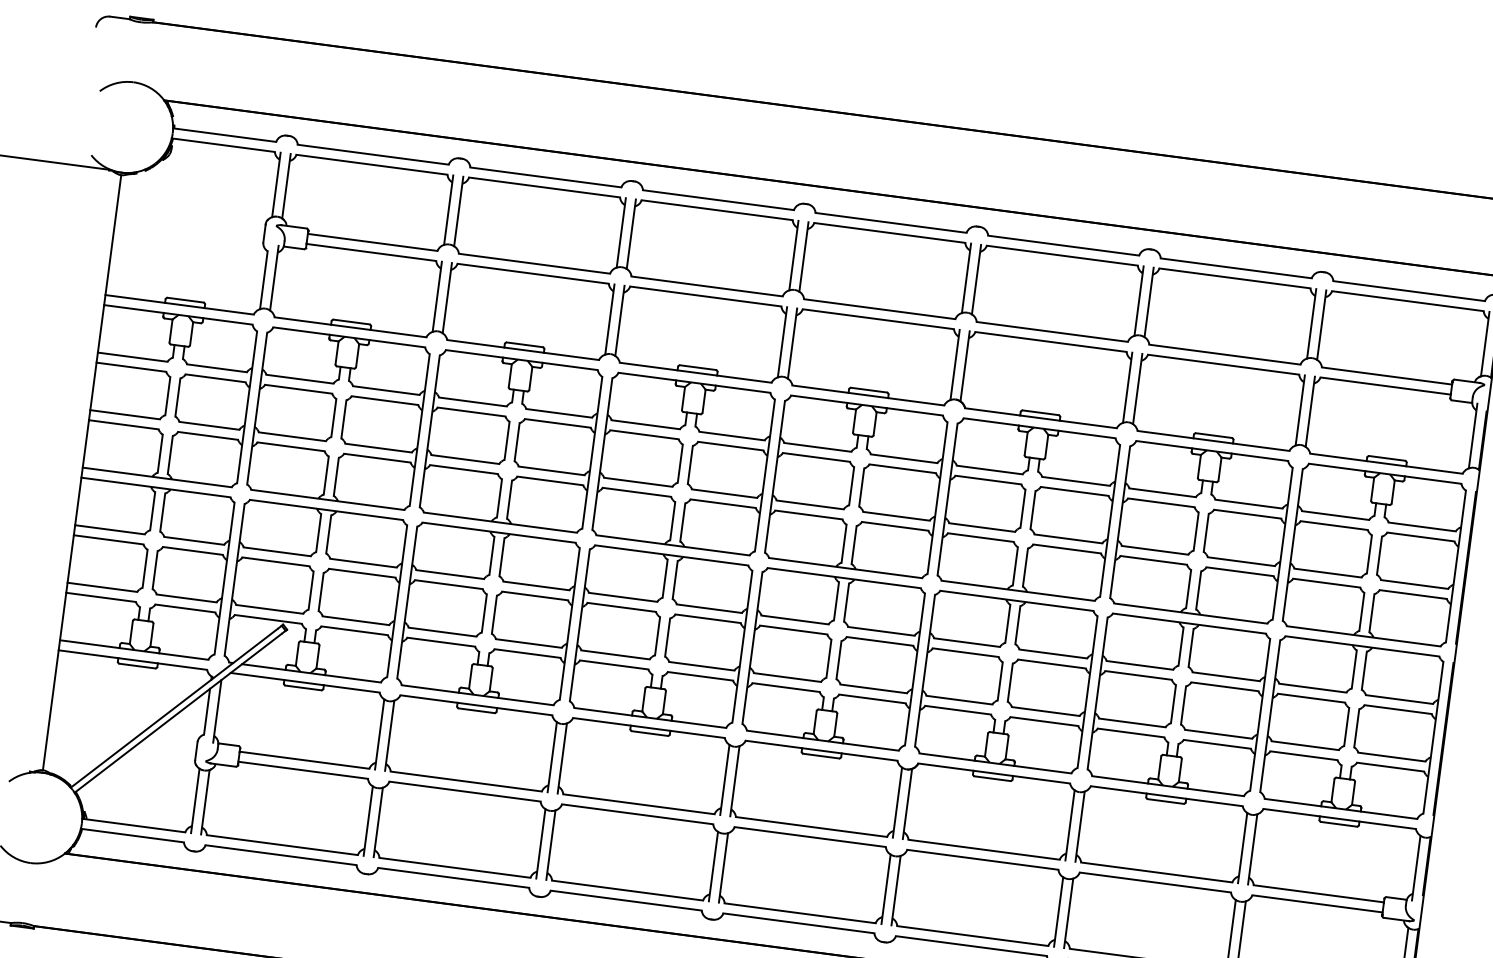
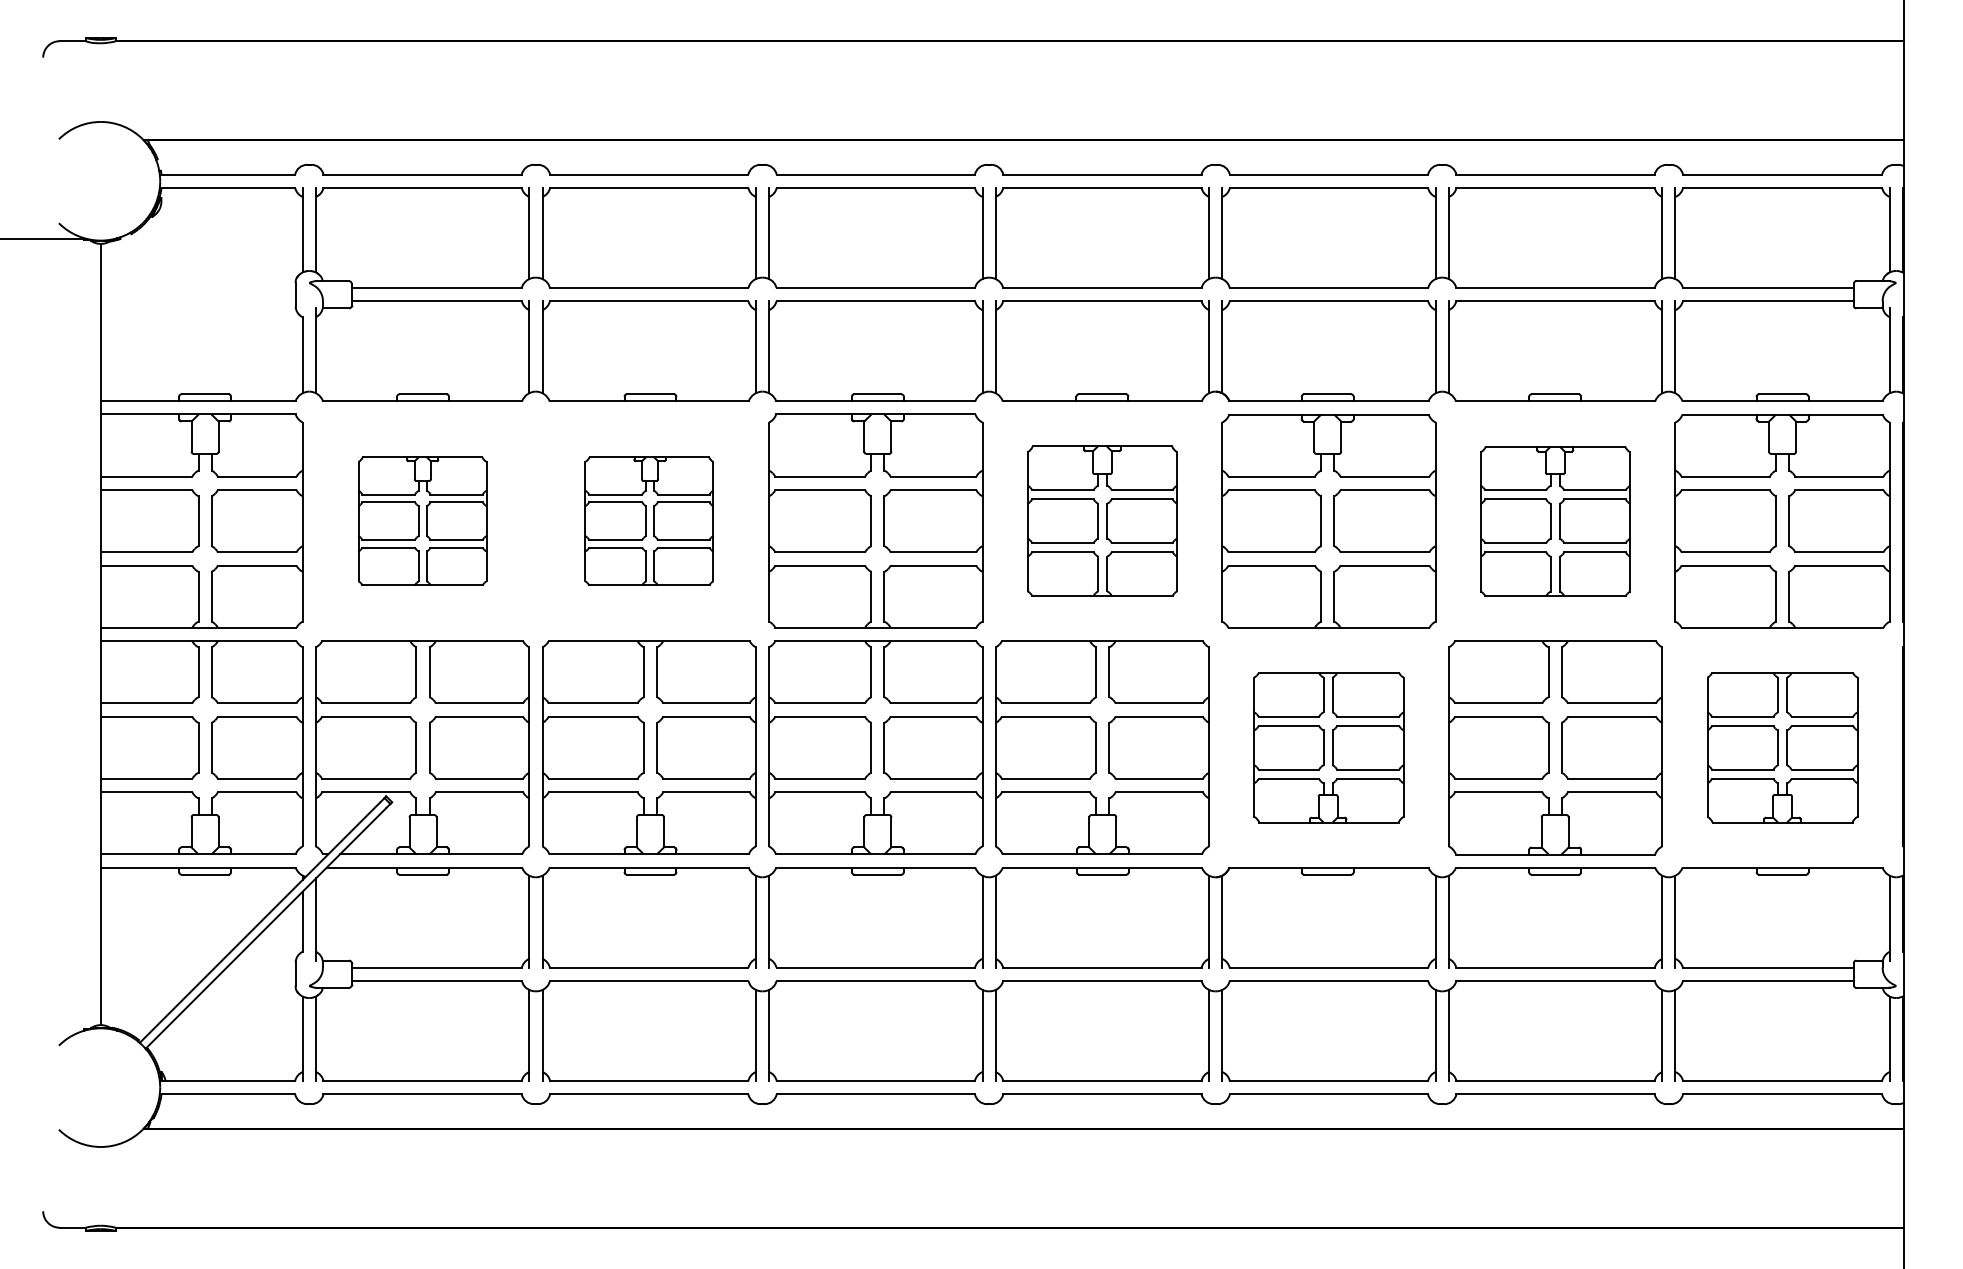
part: (338, 418) -> (422, 520), size x0.6
part: (511, 440) -> (649, 520), size x0.6
part: (856, 486) -> (1102, 520), size x0.7
part: (1201, 532) -> (1555, 521), size x0.7
part: (1005, 681) -> (1328, 747), size x0.7
part: (1351, 727) -> (1782, 747), size x0.7

